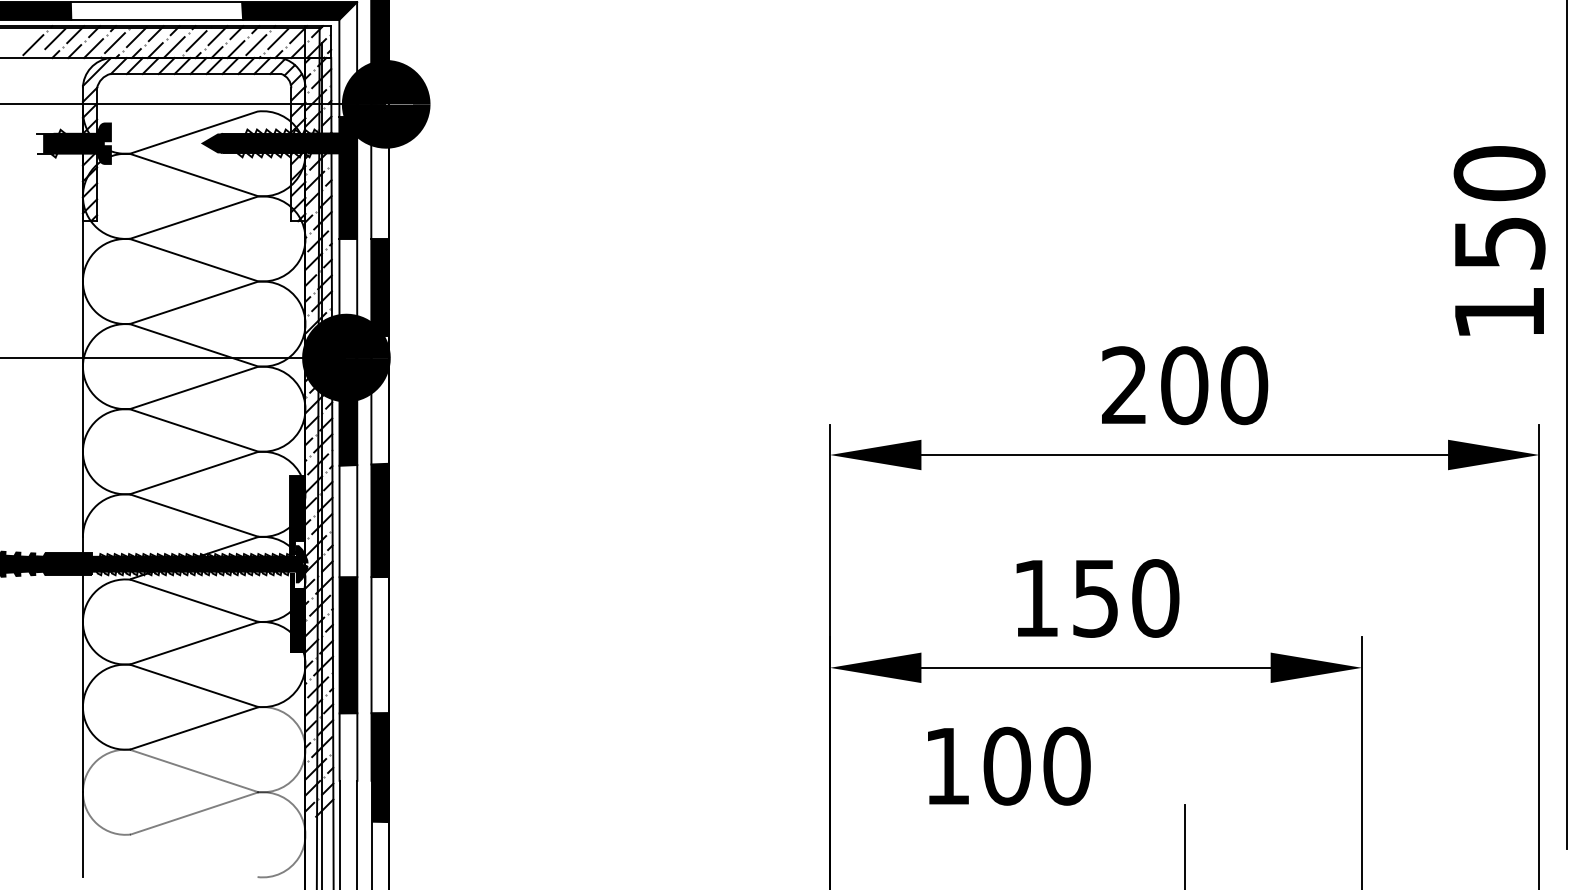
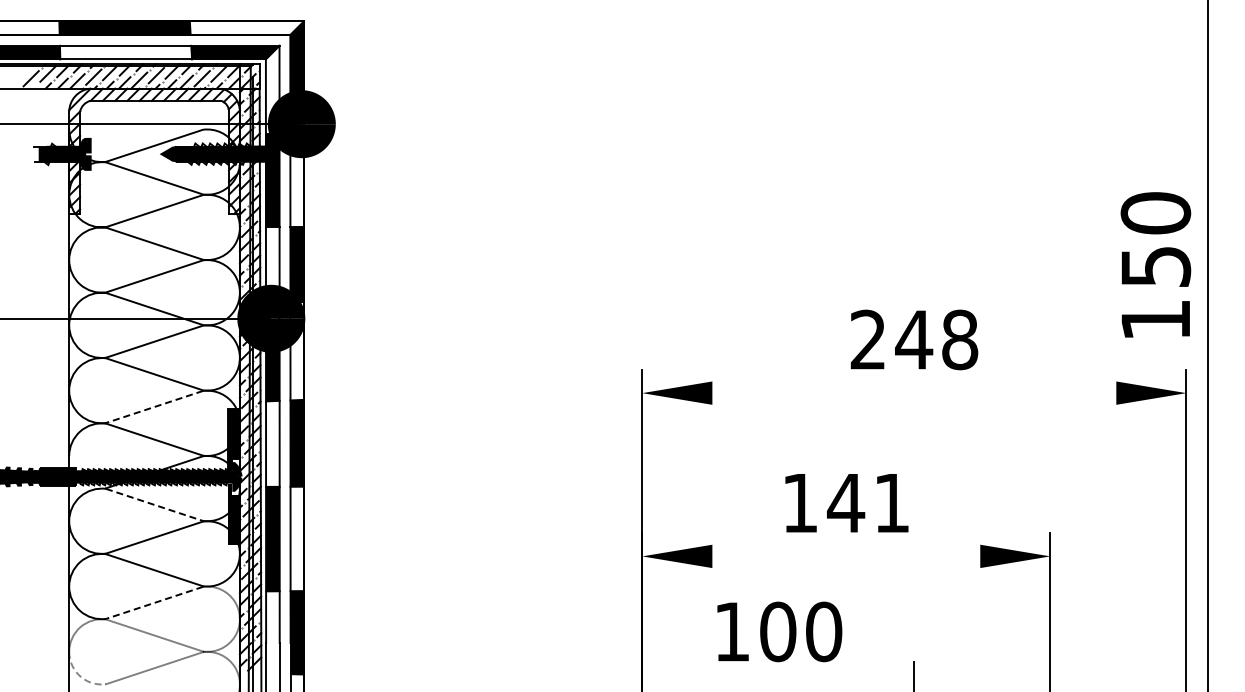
text: (1499, 240) -> (1155, 264), moved
text: (1213, 385) -> (936, 339), 200 -> 248
line: (1184, 455) -> (914, 393), removed
line: (194, 473) -> (154, 407), solid -> dashed
text: (1124, 598) -> (868, 503), 150 -> 141
line: (195, 601) -> (155, 505), solid -> dashed
line: (1096, 667) -> (846, 556), removed
line: (194, 729) -> (154, 603), solid -> dashed
arc: (97, 824) -> (80, 676), solid -> dashed

